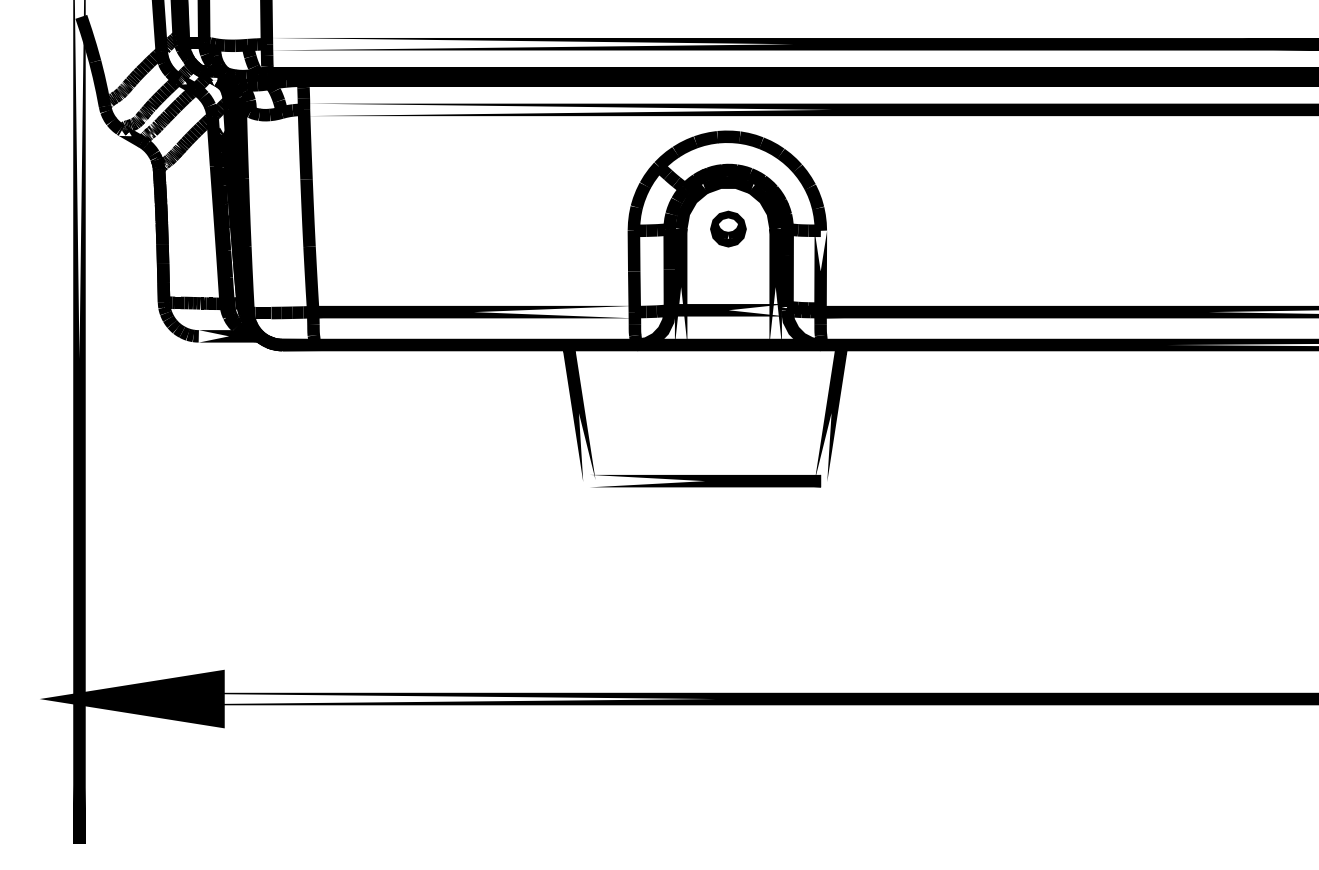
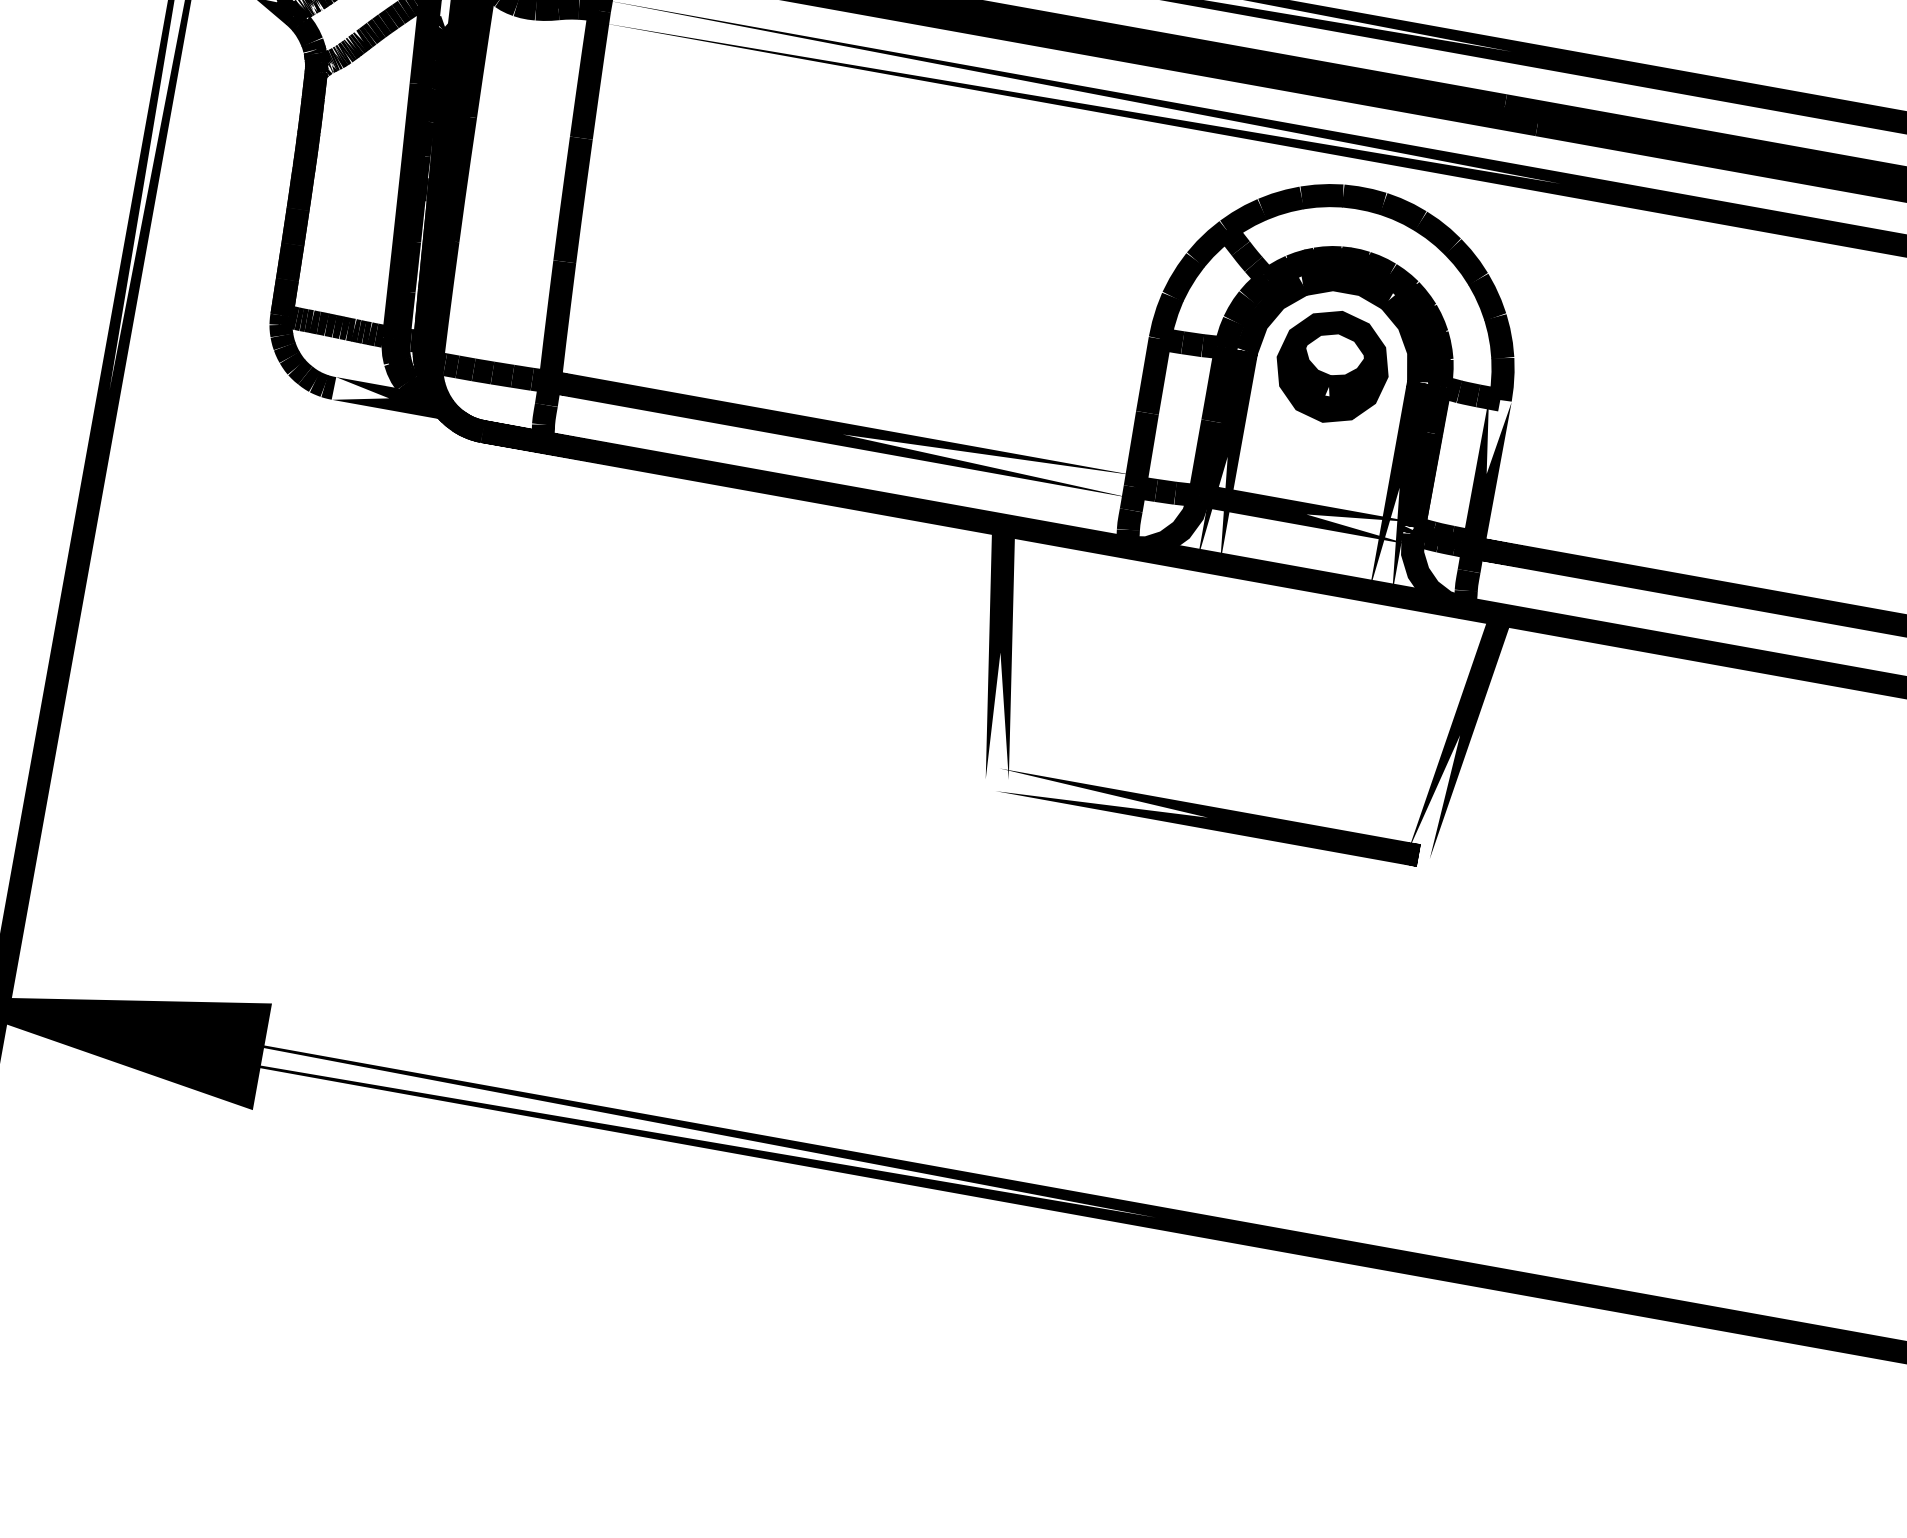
part: (728, 228) -> (1333, 365), size x1.67

